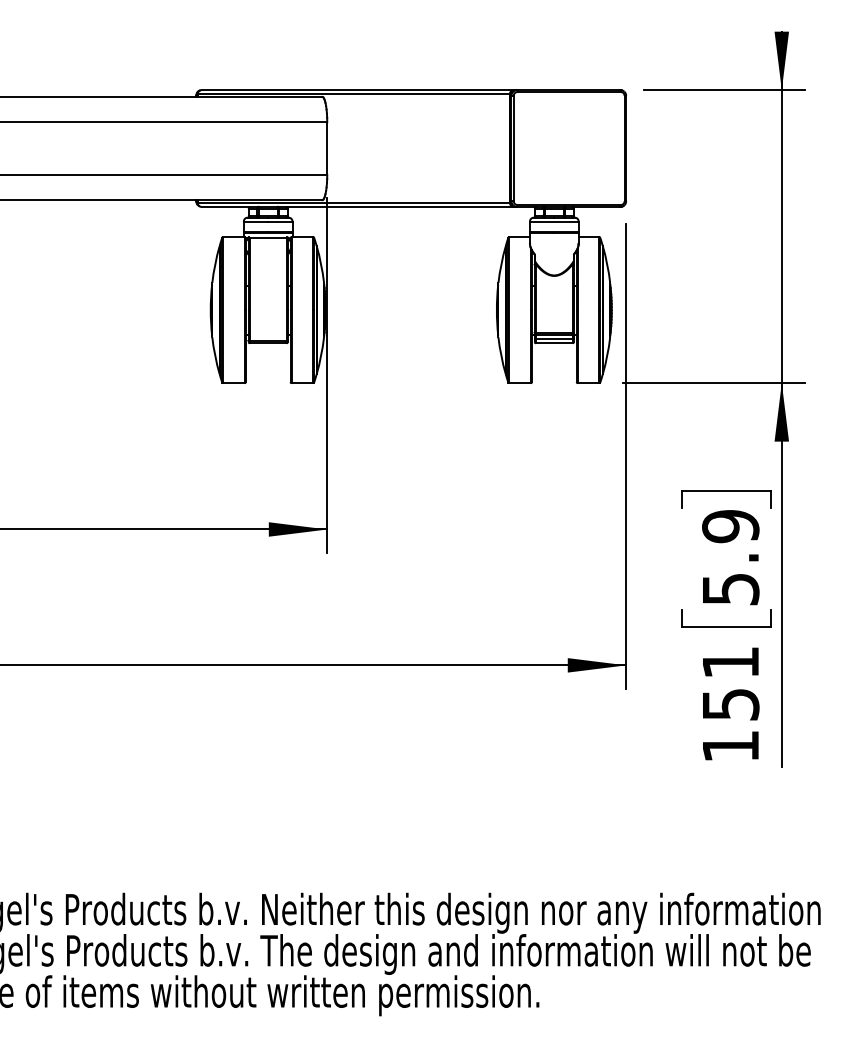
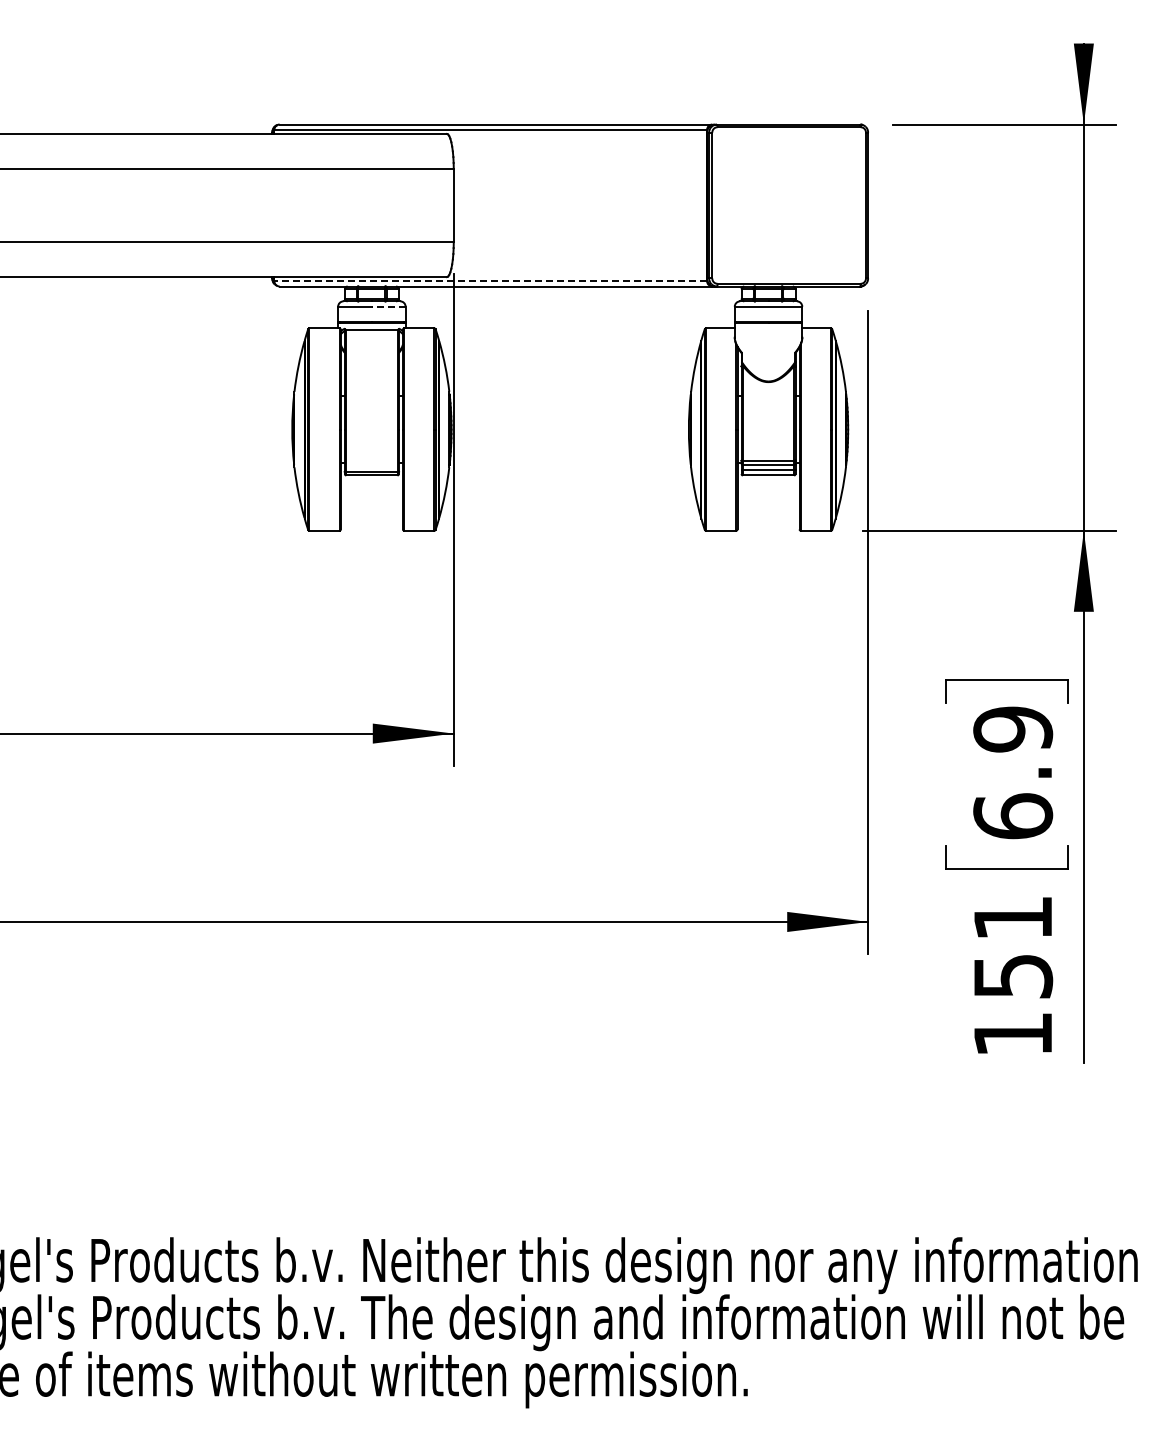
line: (353, 203) -> (490, 281), solid -> dashed
line: (280, 221) -> (388, 306), solid -> dashed
text: (731, 589) -> (1013, 816), 5.9 -> 6.9

